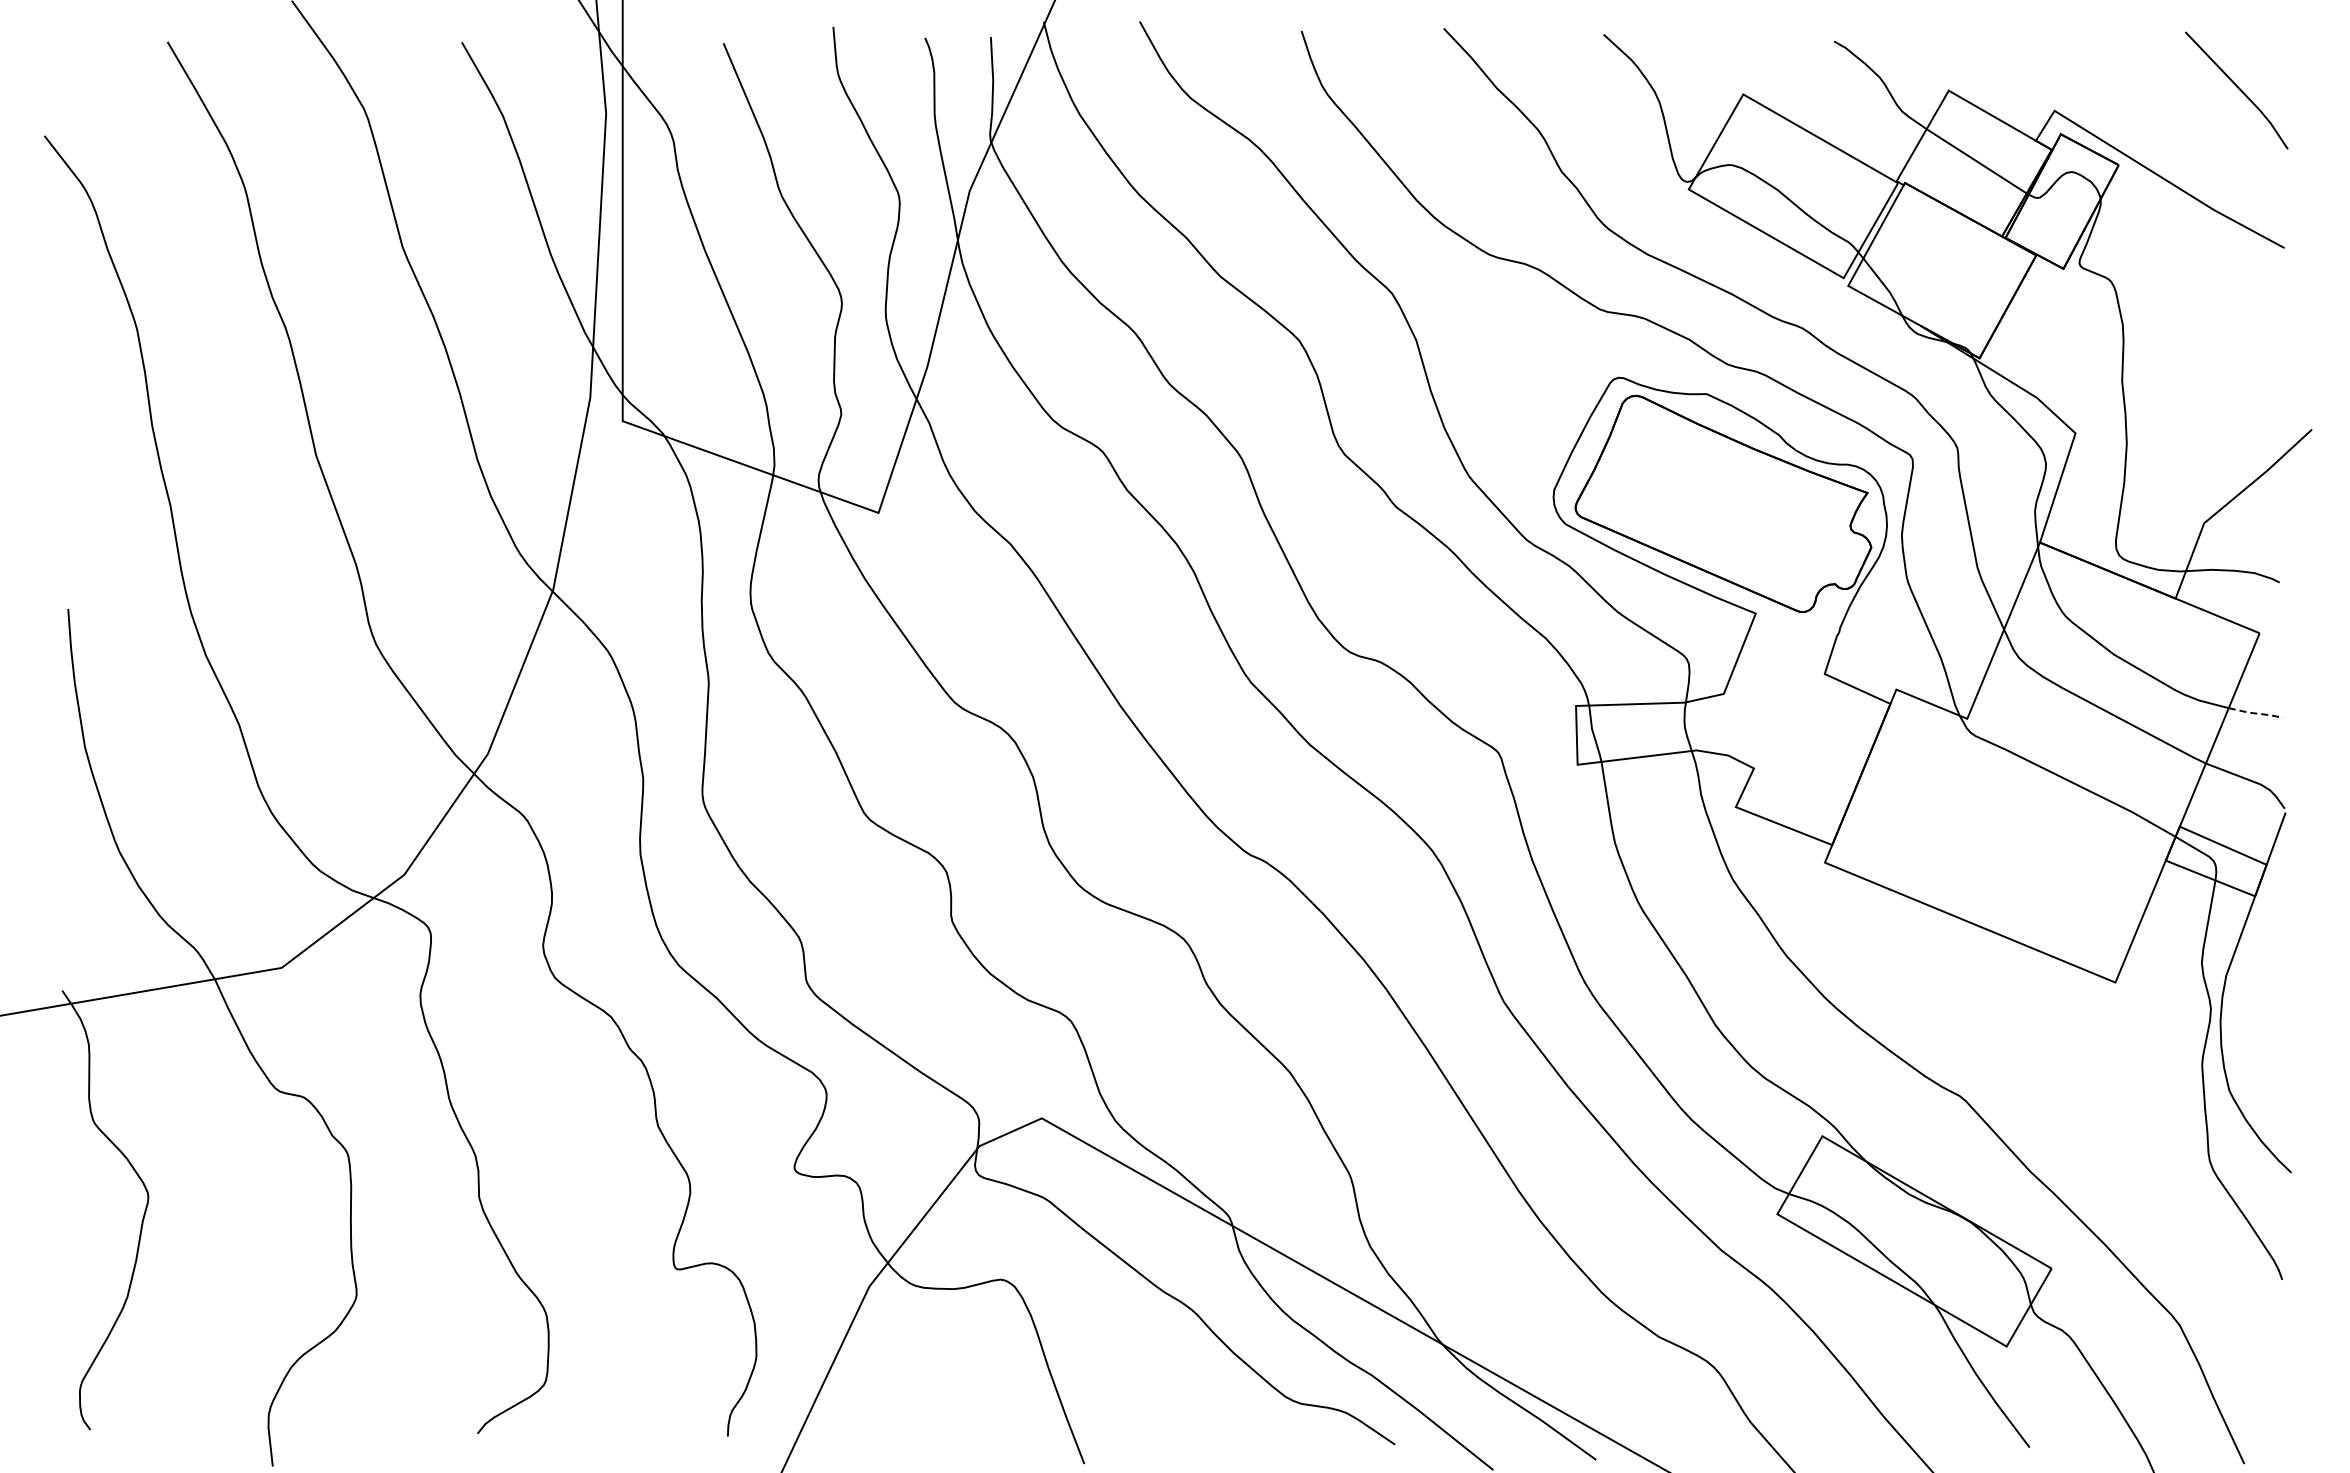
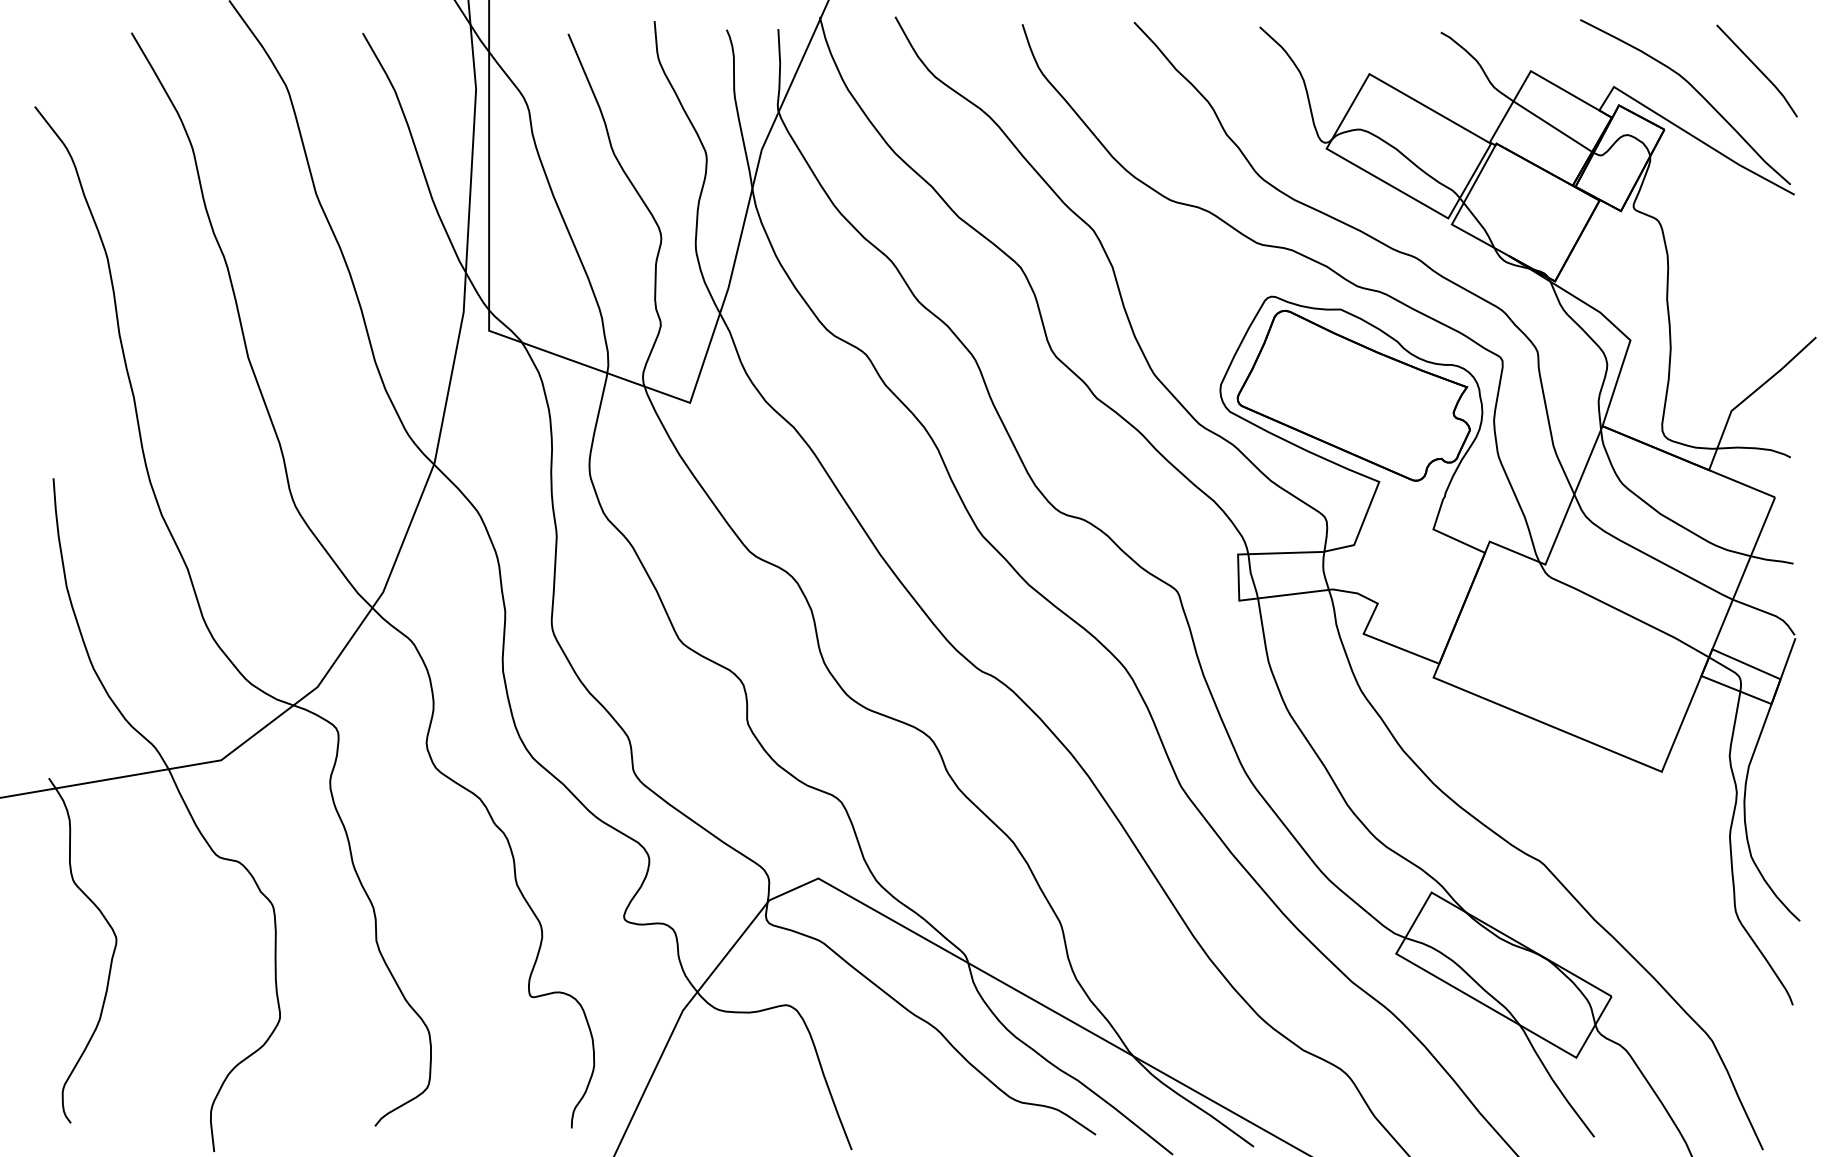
curve: (2158, 115) -> (1695, 90), added
line: (2256, 713) -> (1772, 560), dashed -> solid

